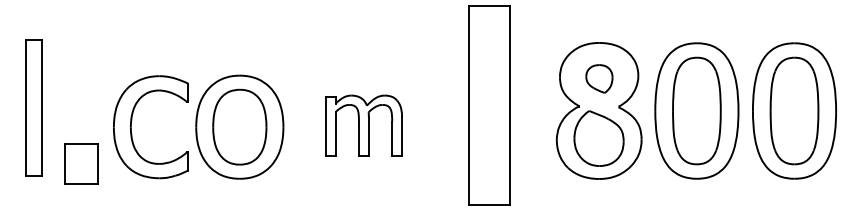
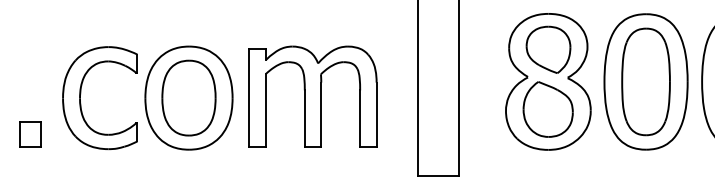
part: (599, 78) -> (548, 49), size x1.67
part: (363, 125) -> (312, 96), size x1.67
part: (81, 163) -> (30, 134), size x0.62

